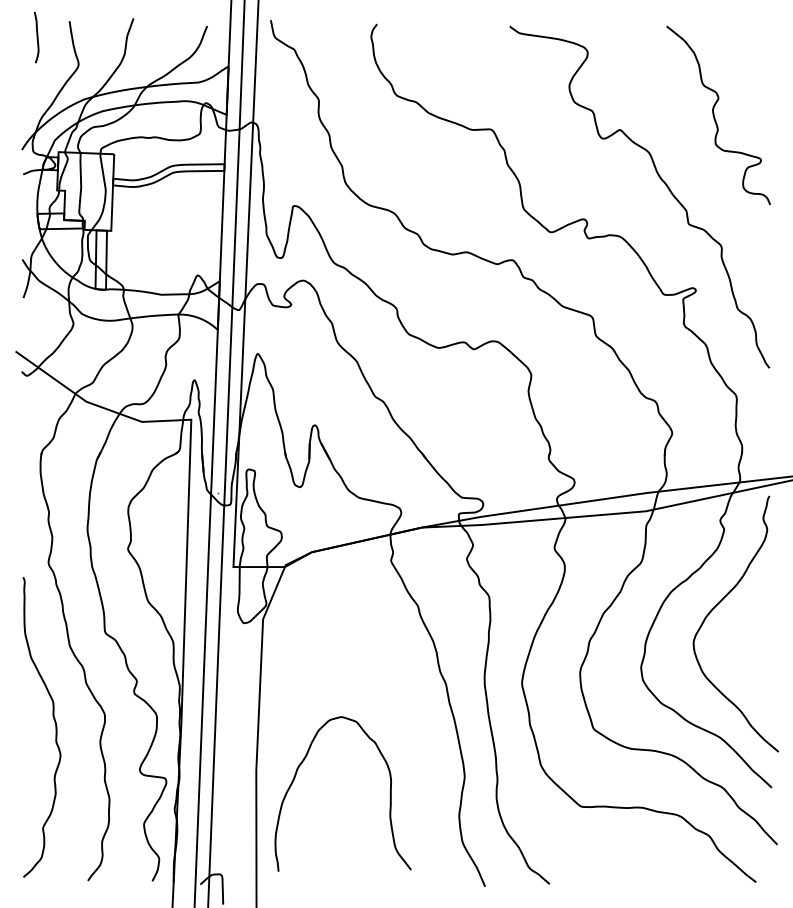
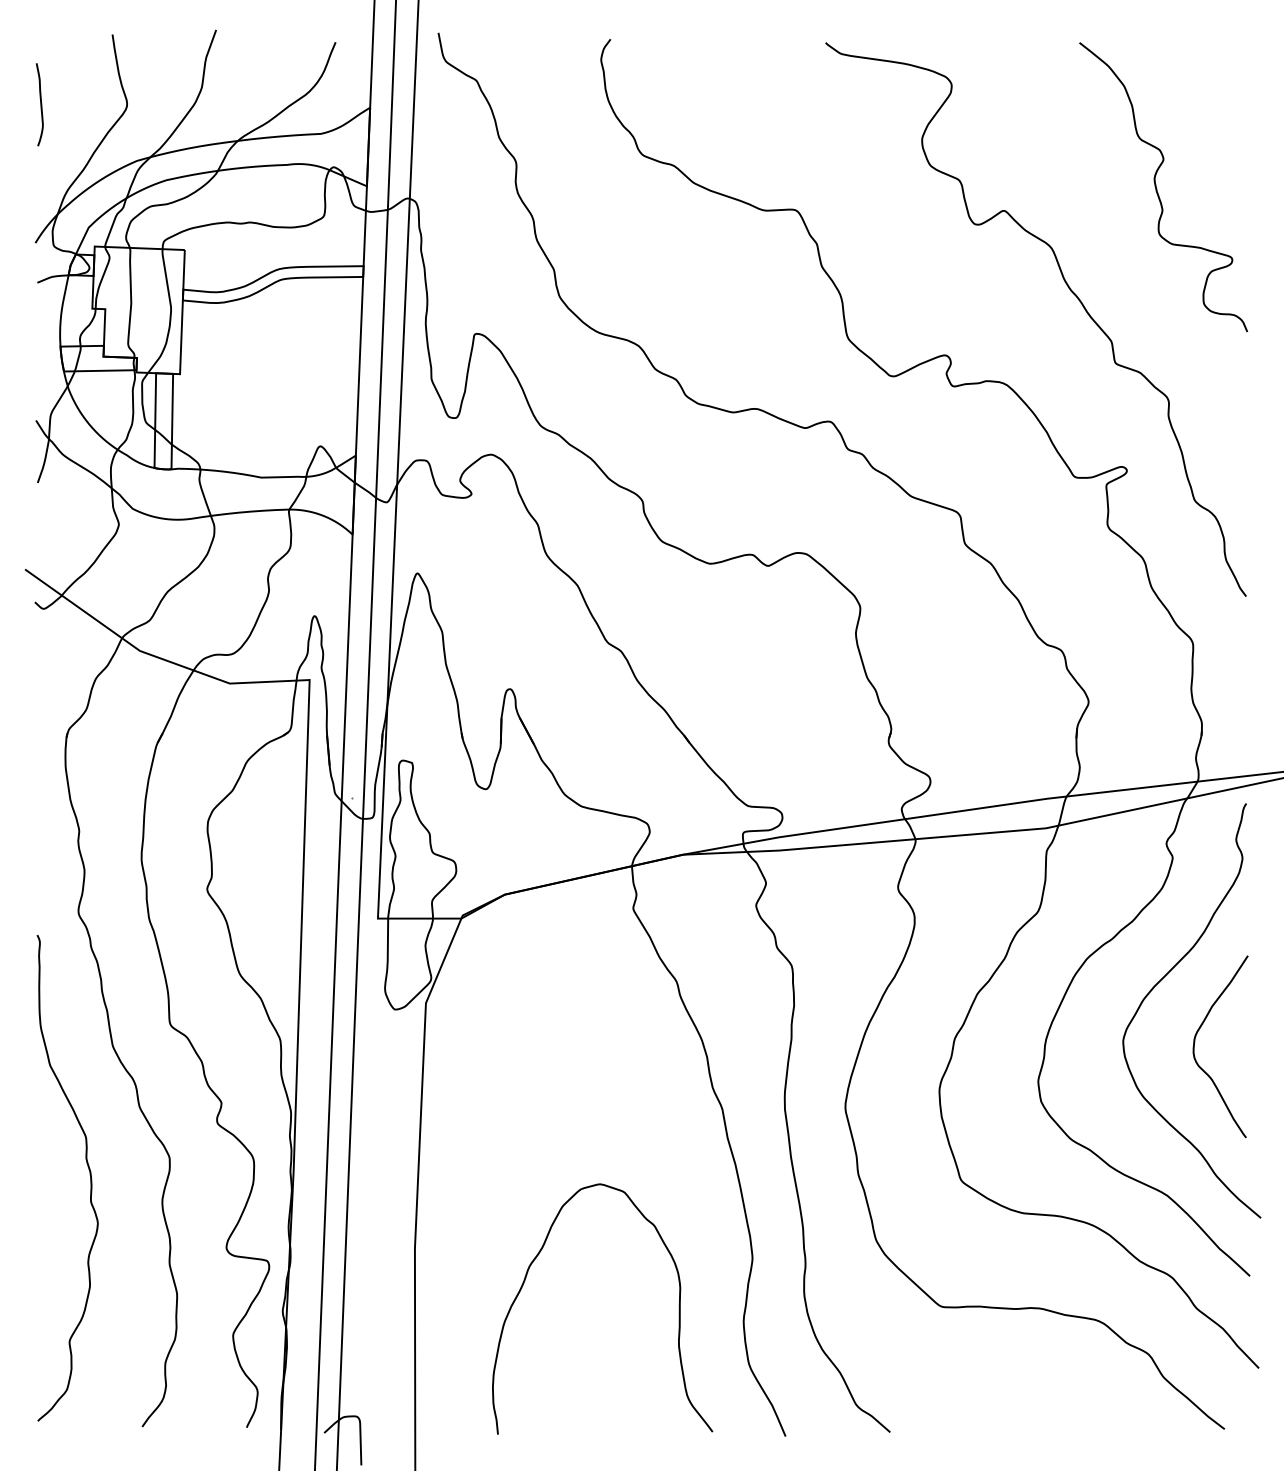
curve: (36, 37) -> (39, 104), moved
curve: (738, 645) -> (1195, 1045), added
curve: (389, 797) -> (677, 1314), moved

